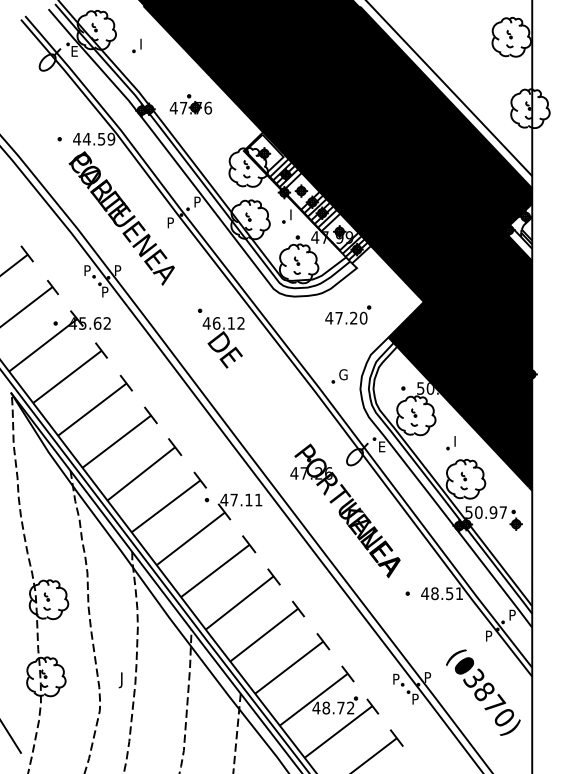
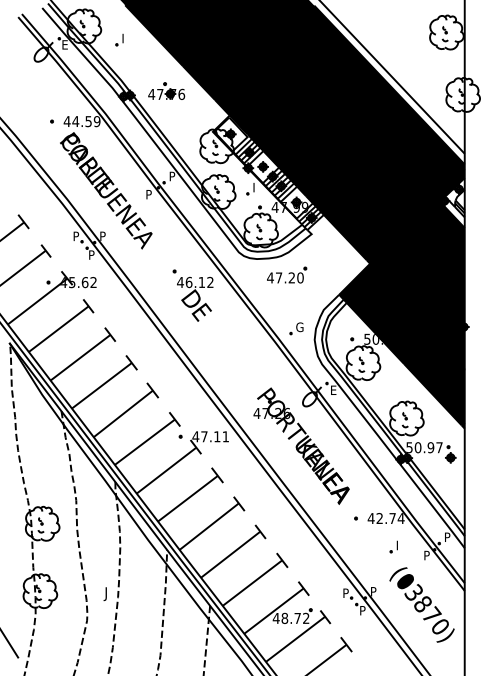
part: (348, 314) -> (287, 274), moved
part: (450, 442) -> (393, 546), moved
text: (447, 593) -> (390, 518), 48.51 -> 42.74

